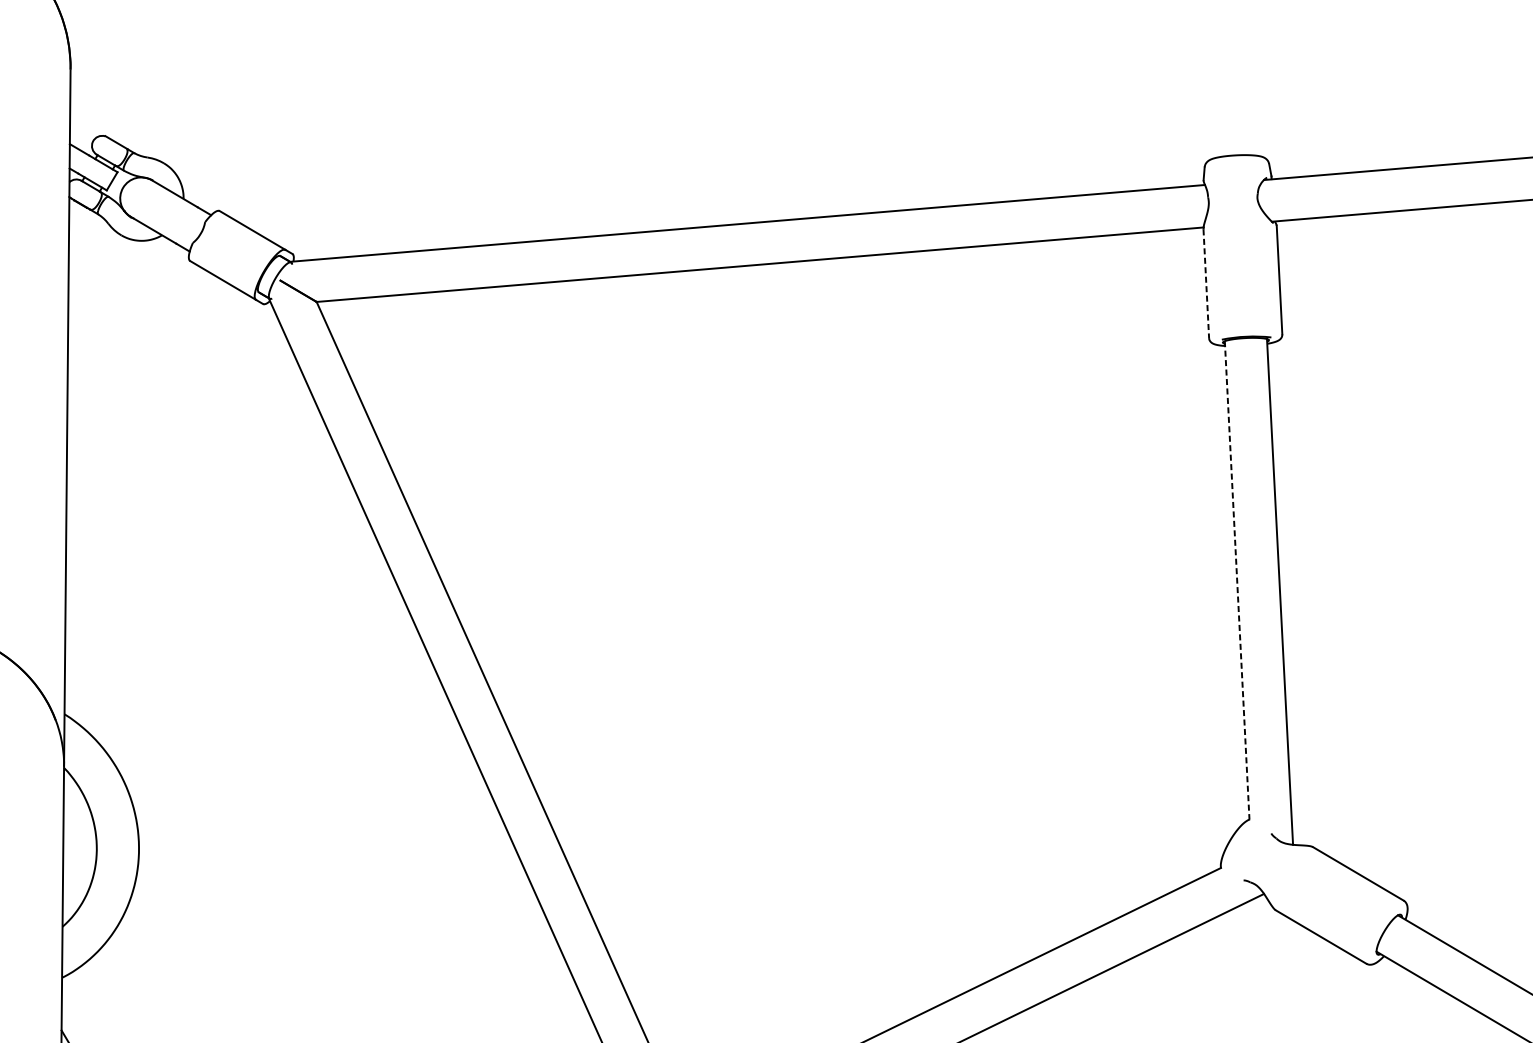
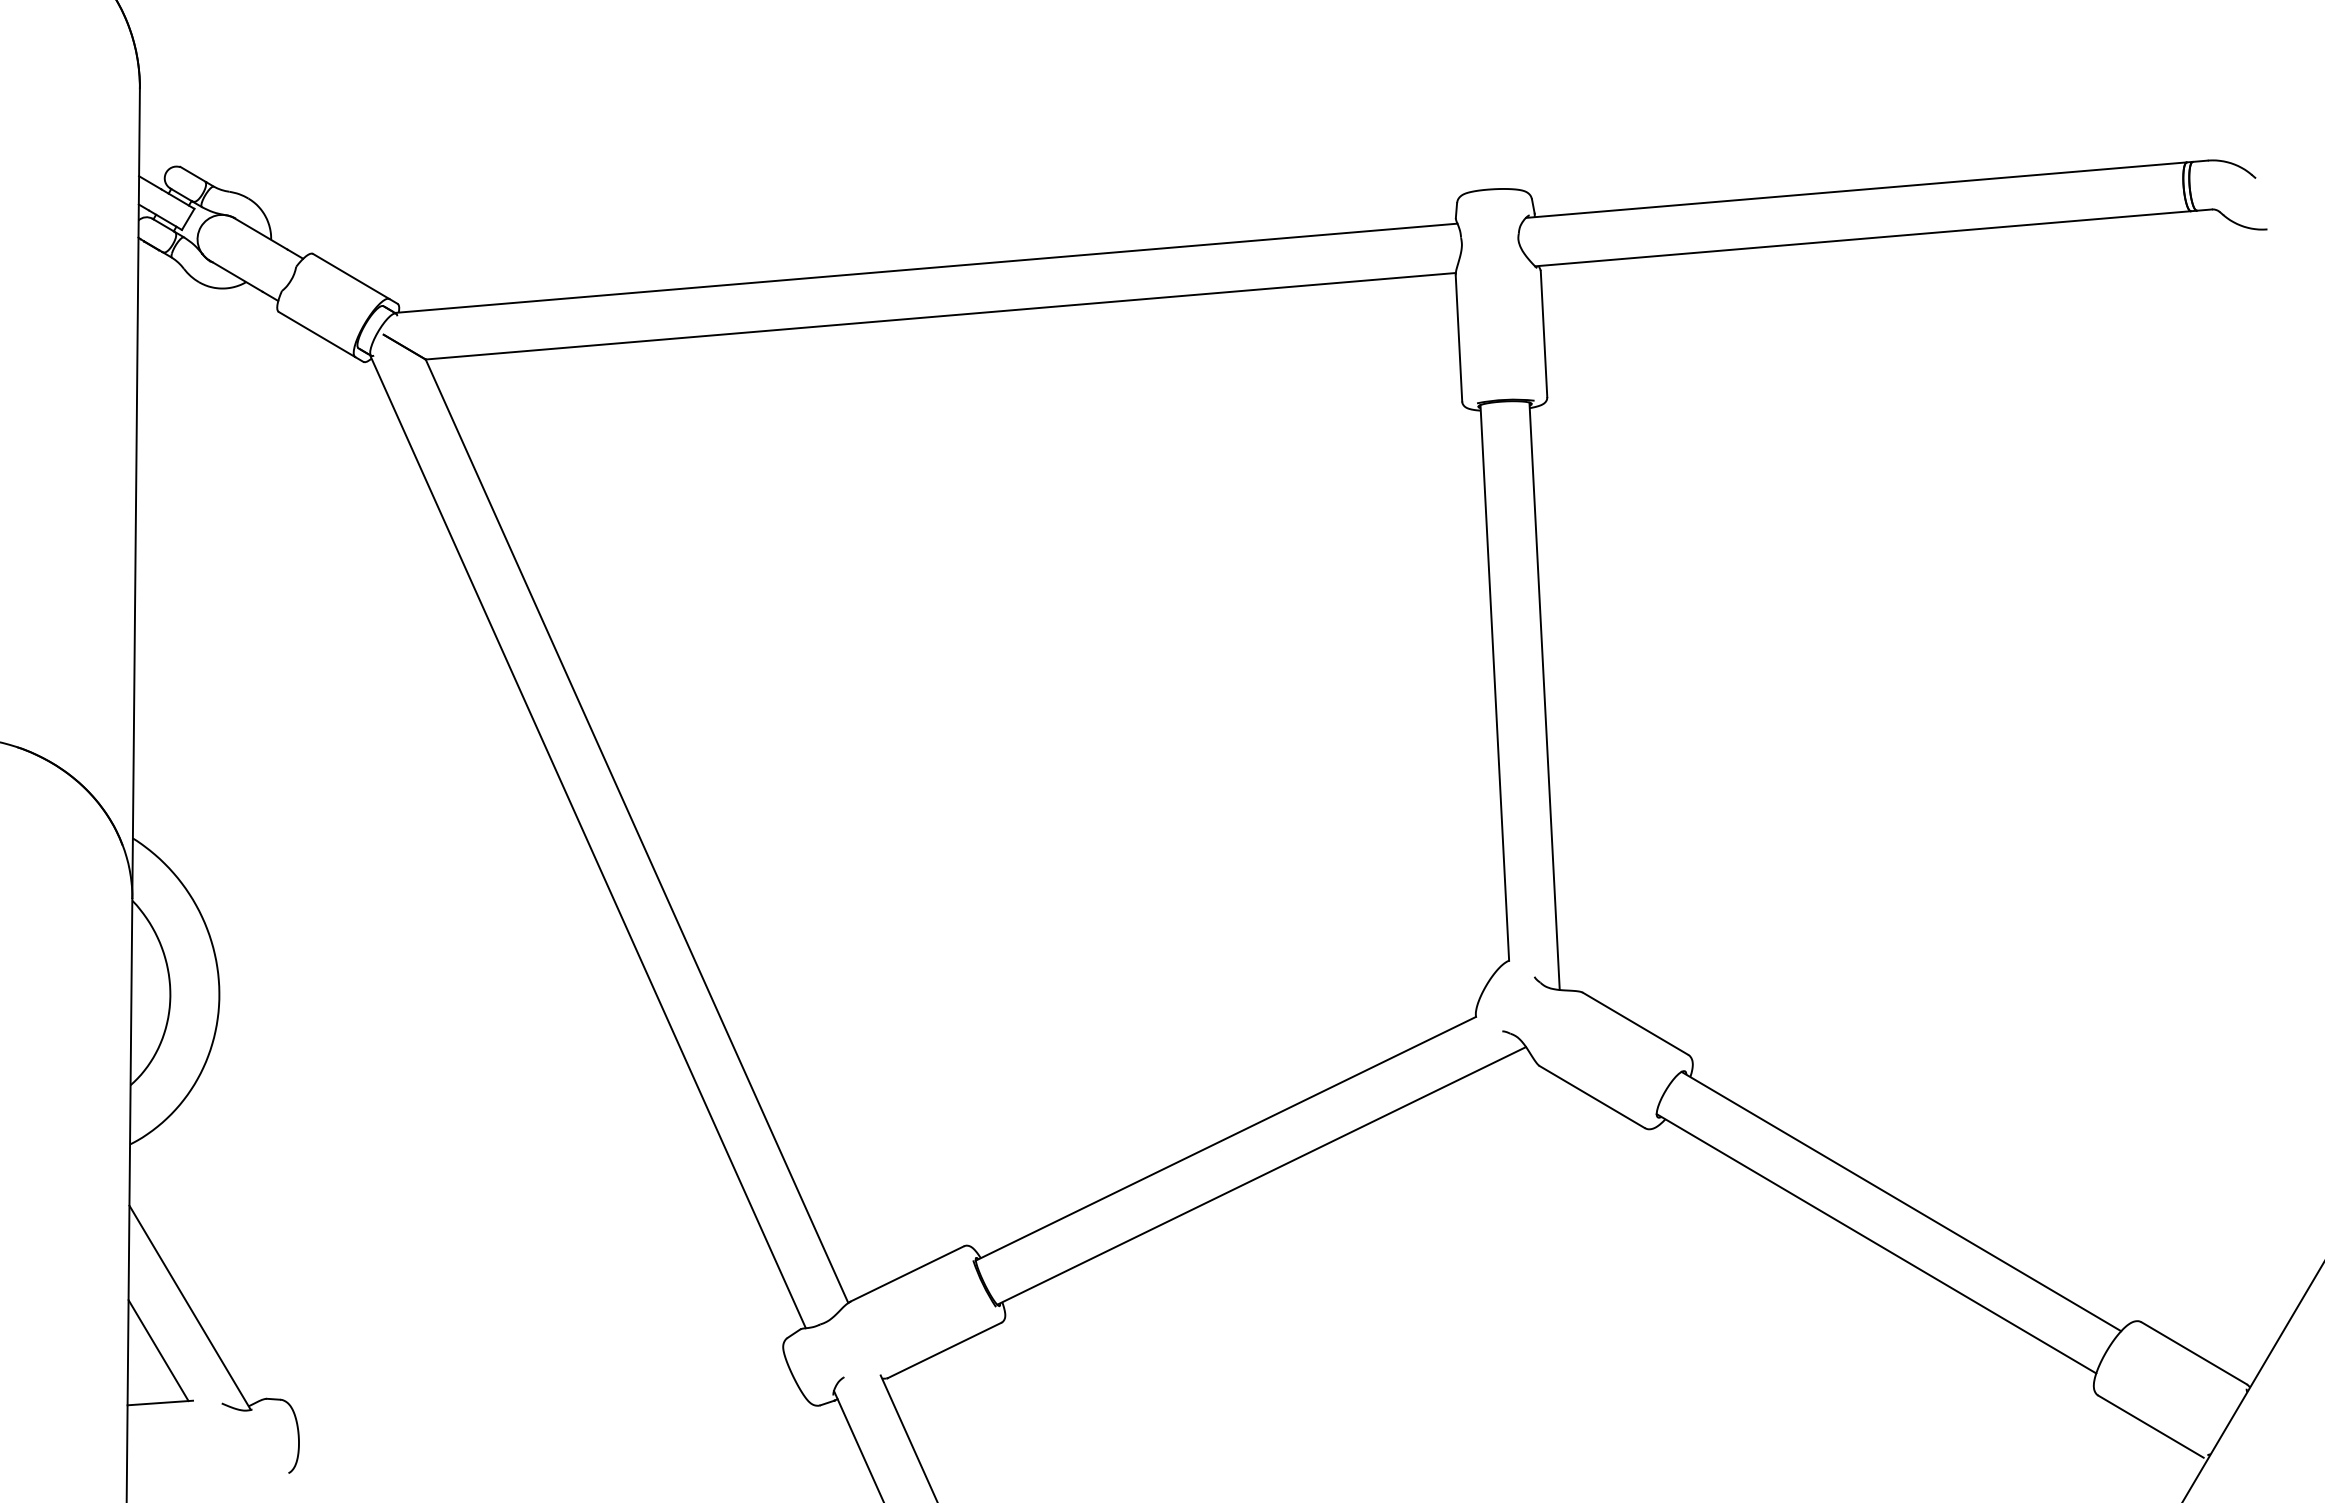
line: (1205, 283) -> (1458, 338), dashed -> solid
line: (1236, 580) -> (1494, 683), dashed -> solid

